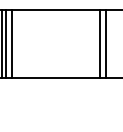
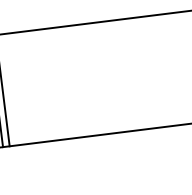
line: (11, 43) -> (12, 89), removed
line: (100, 43) -> (158, 70), removed
line: (105, 43) -> (166, 69), removed

